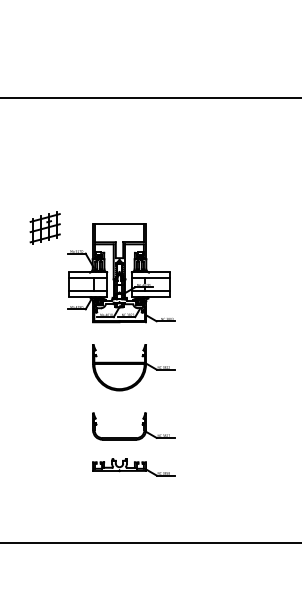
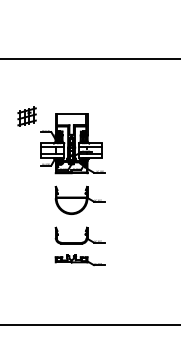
part: (102, 344) -> (61, 186), moved

